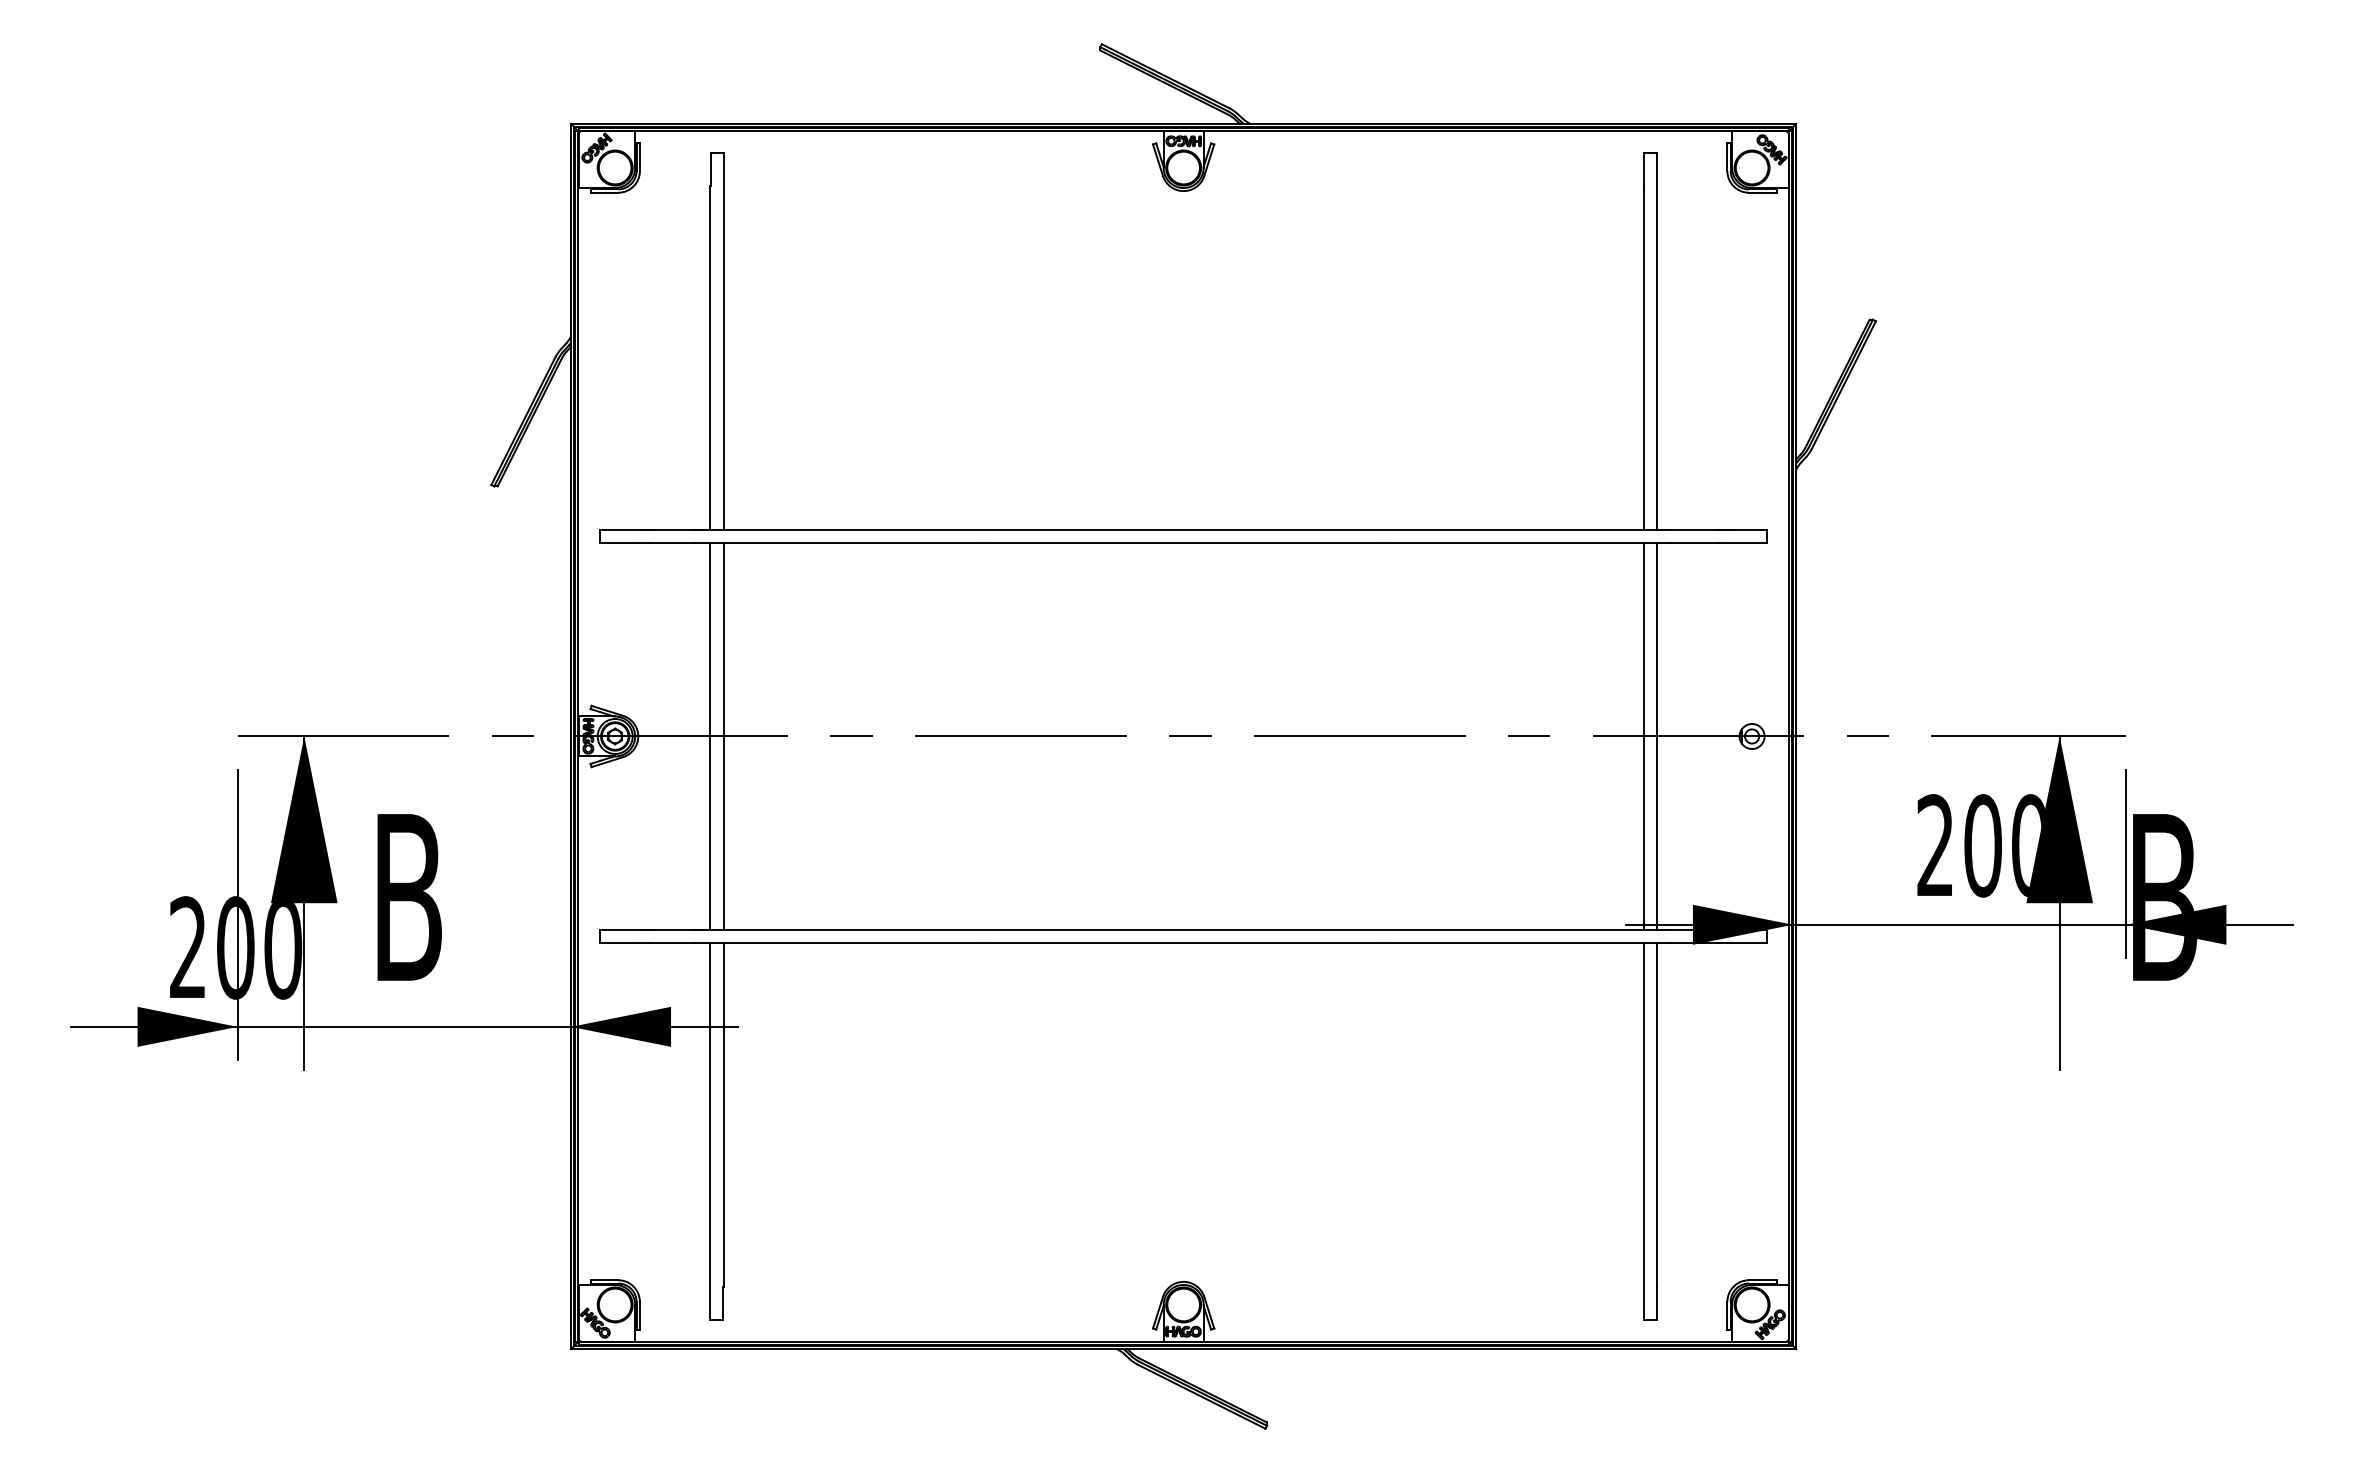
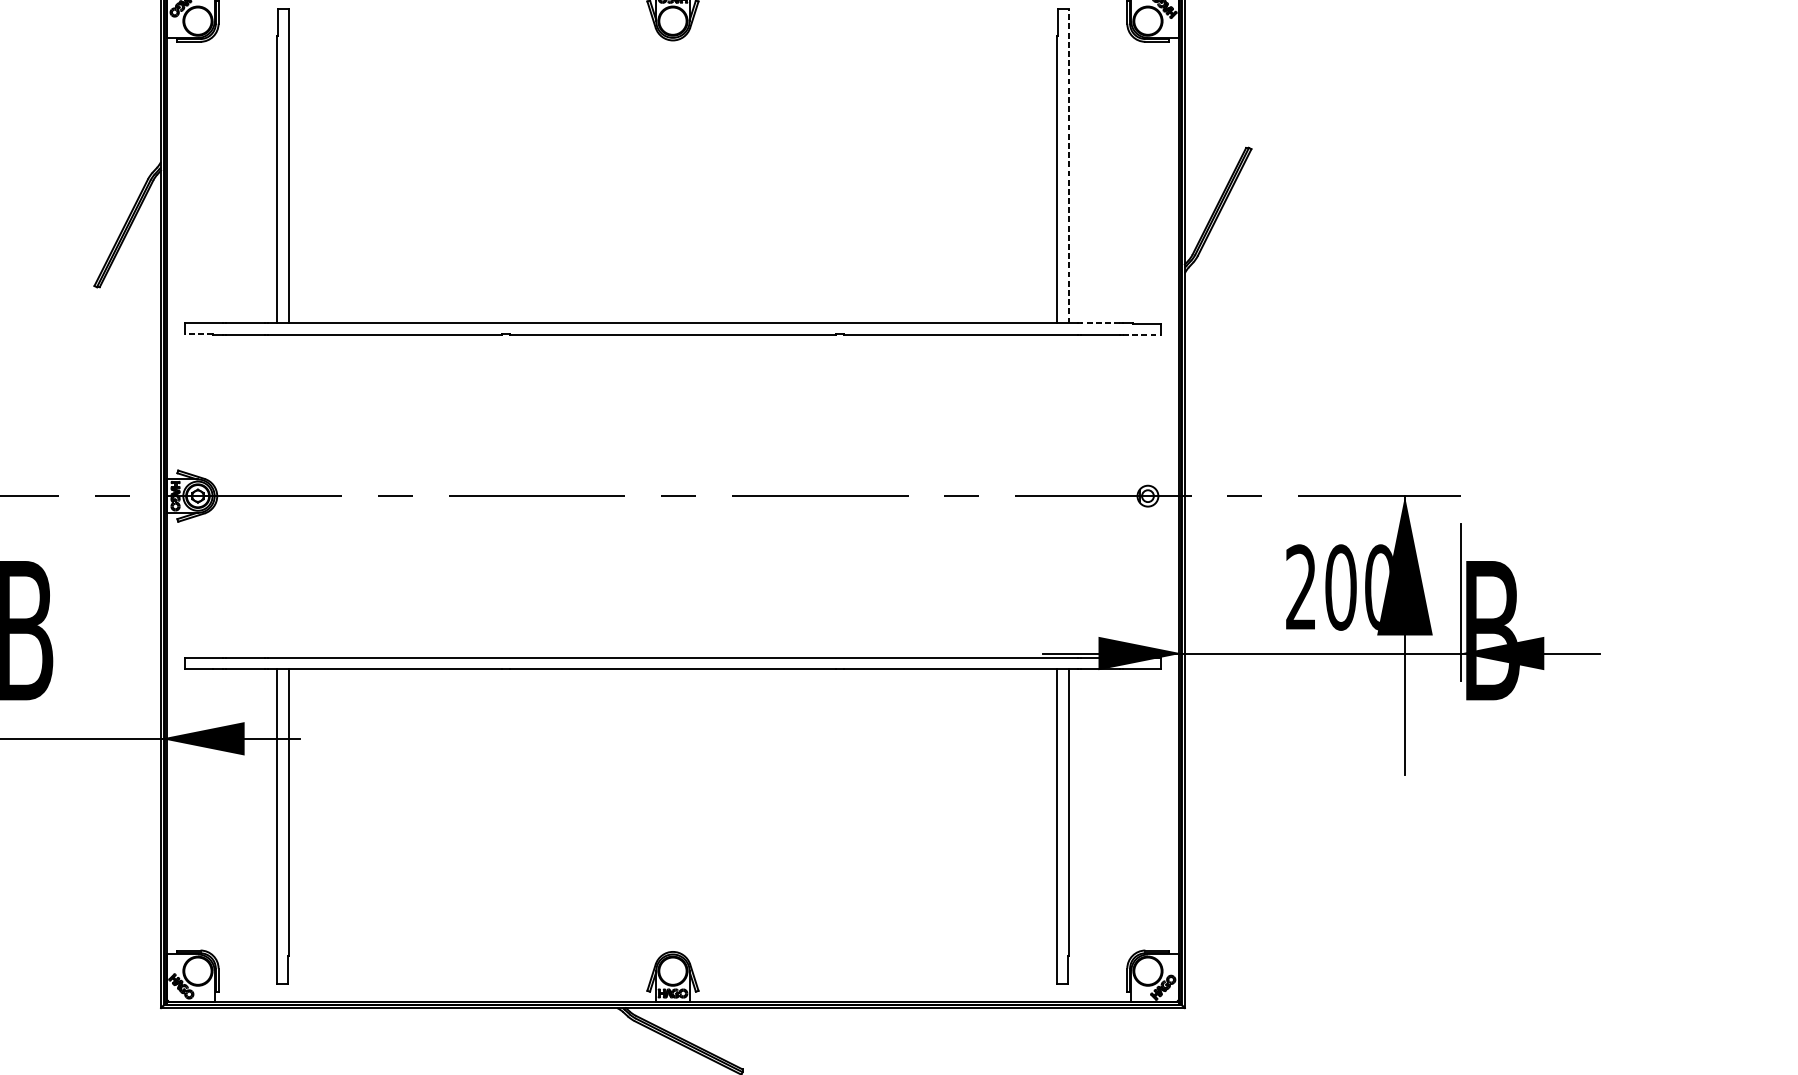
line: (1657, 340) -> (1068, 165), solid -> dashed
line: (1694, 529) -> (1099, 323), solid -> dashed
line: (616, 542) -> (199, 334), solid -> dashed
line: (1745, 543) -> (1142, 334), solid -> dashed
line: (710, 736) -> (277, 496), removed
line: (723, 736) -> (288, 496), removed
line: (1643, 736) -> (1057, 496), removed
line: (1657, 736) -> (1068, 496), removed

